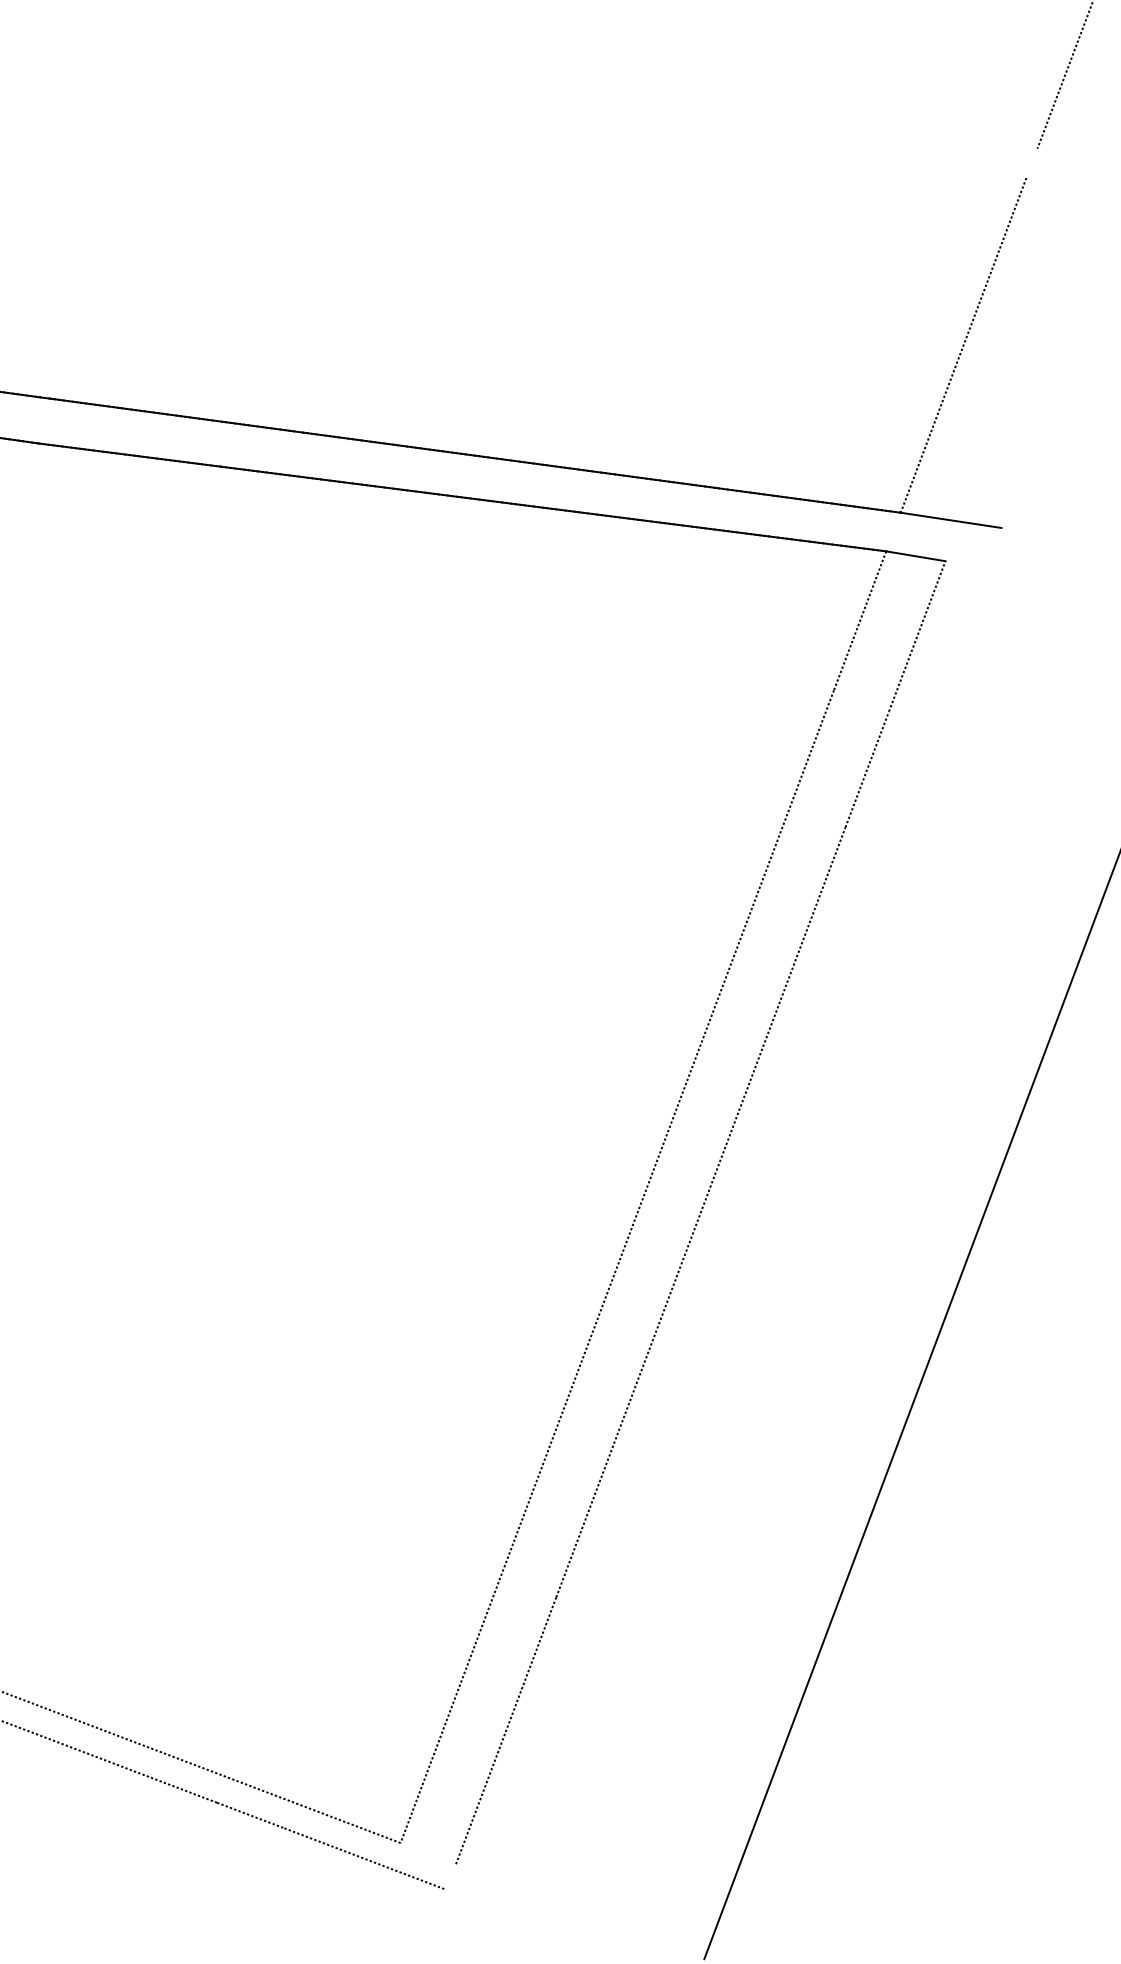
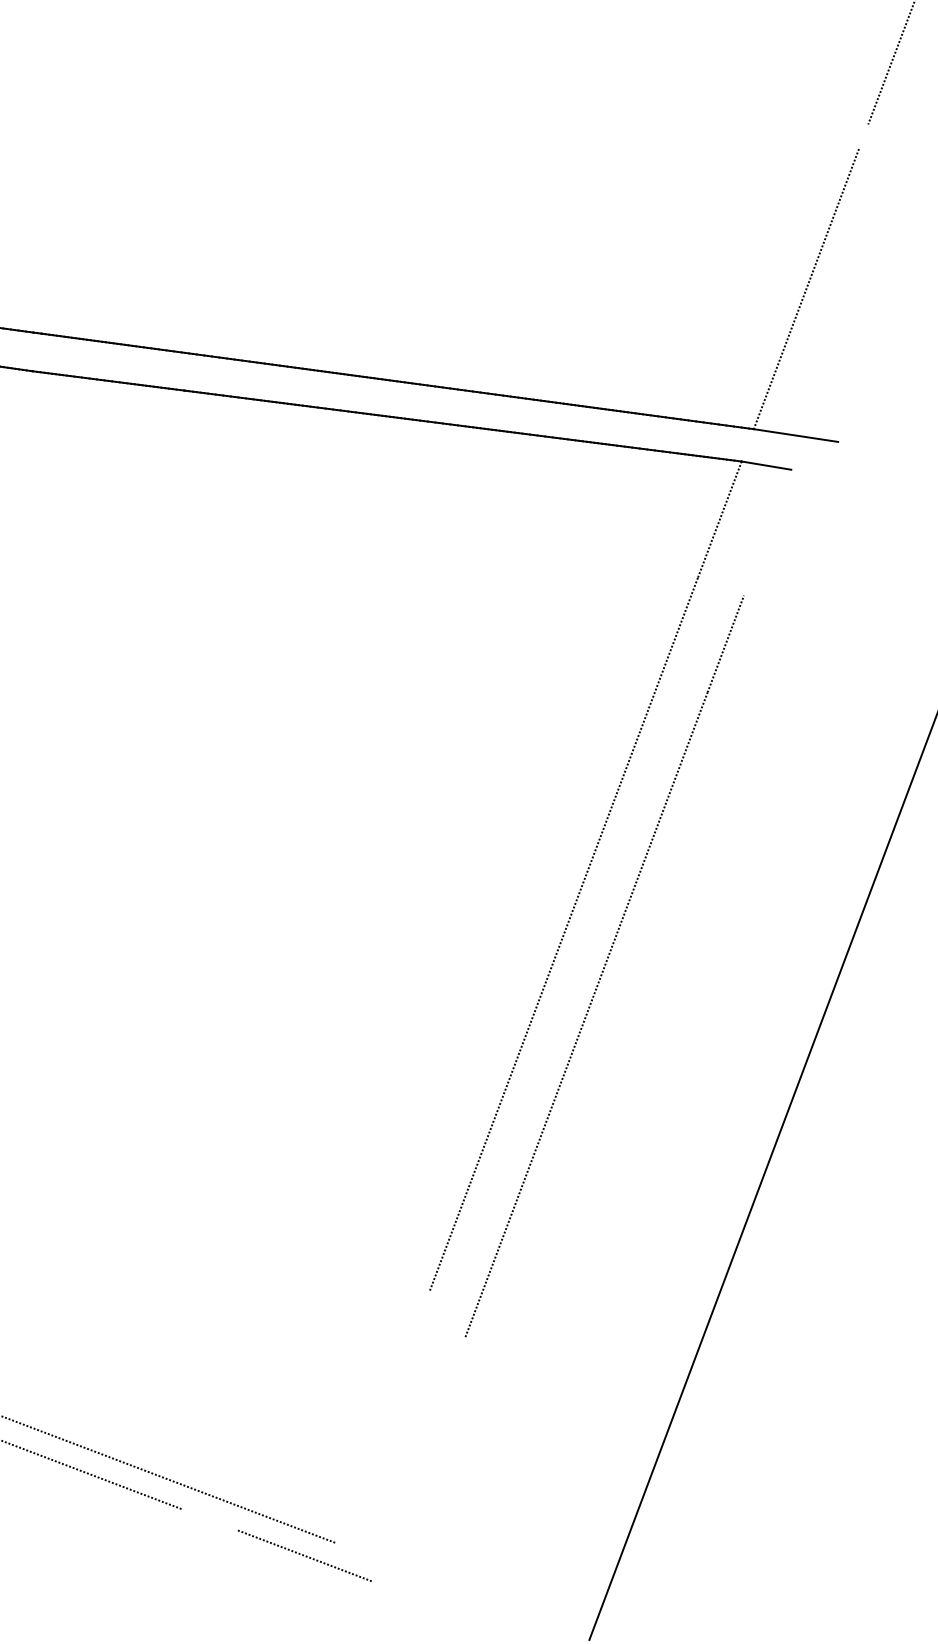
line: (917, 636) -> (767, 532), removed
line: (456, 1693) -> (381, 1417), removed
line: (506, 1730) -> (423, 1448), removed
line: (250, 1815) -> (209, 1519), removed

